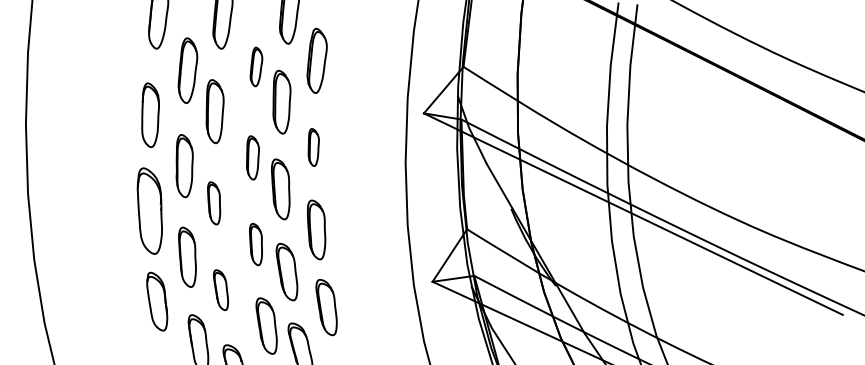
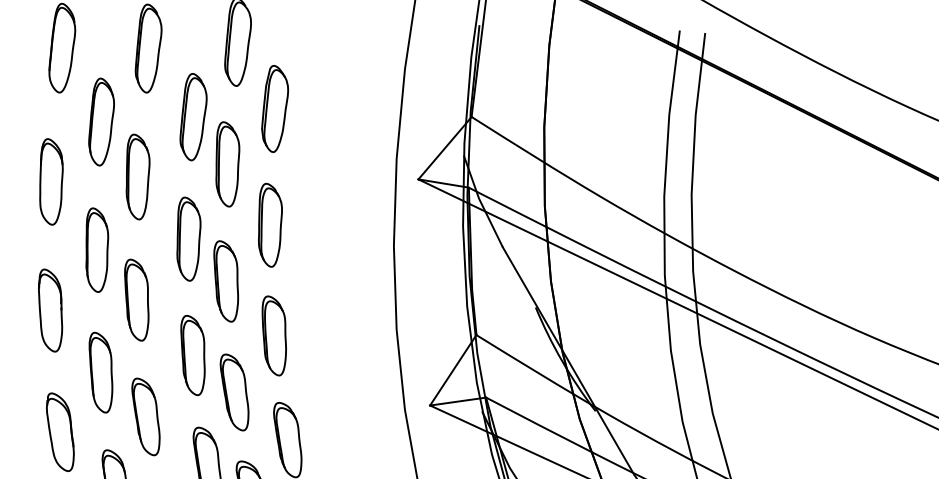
part: (256, 66) -> (193, 116), size x1.67
part: (313, 147) -> (270, 225), size x1.67
part: (252, 157) -> (188, 238), size x1.43
part: (213, 203) -> (135, 300), size x1.43
part: (149, 210) -> (49, 309), size x0.71
part: (255, 244) -> (192, 355), size x1.43
part: (220, 289) -> (145, 415), size x1.43

